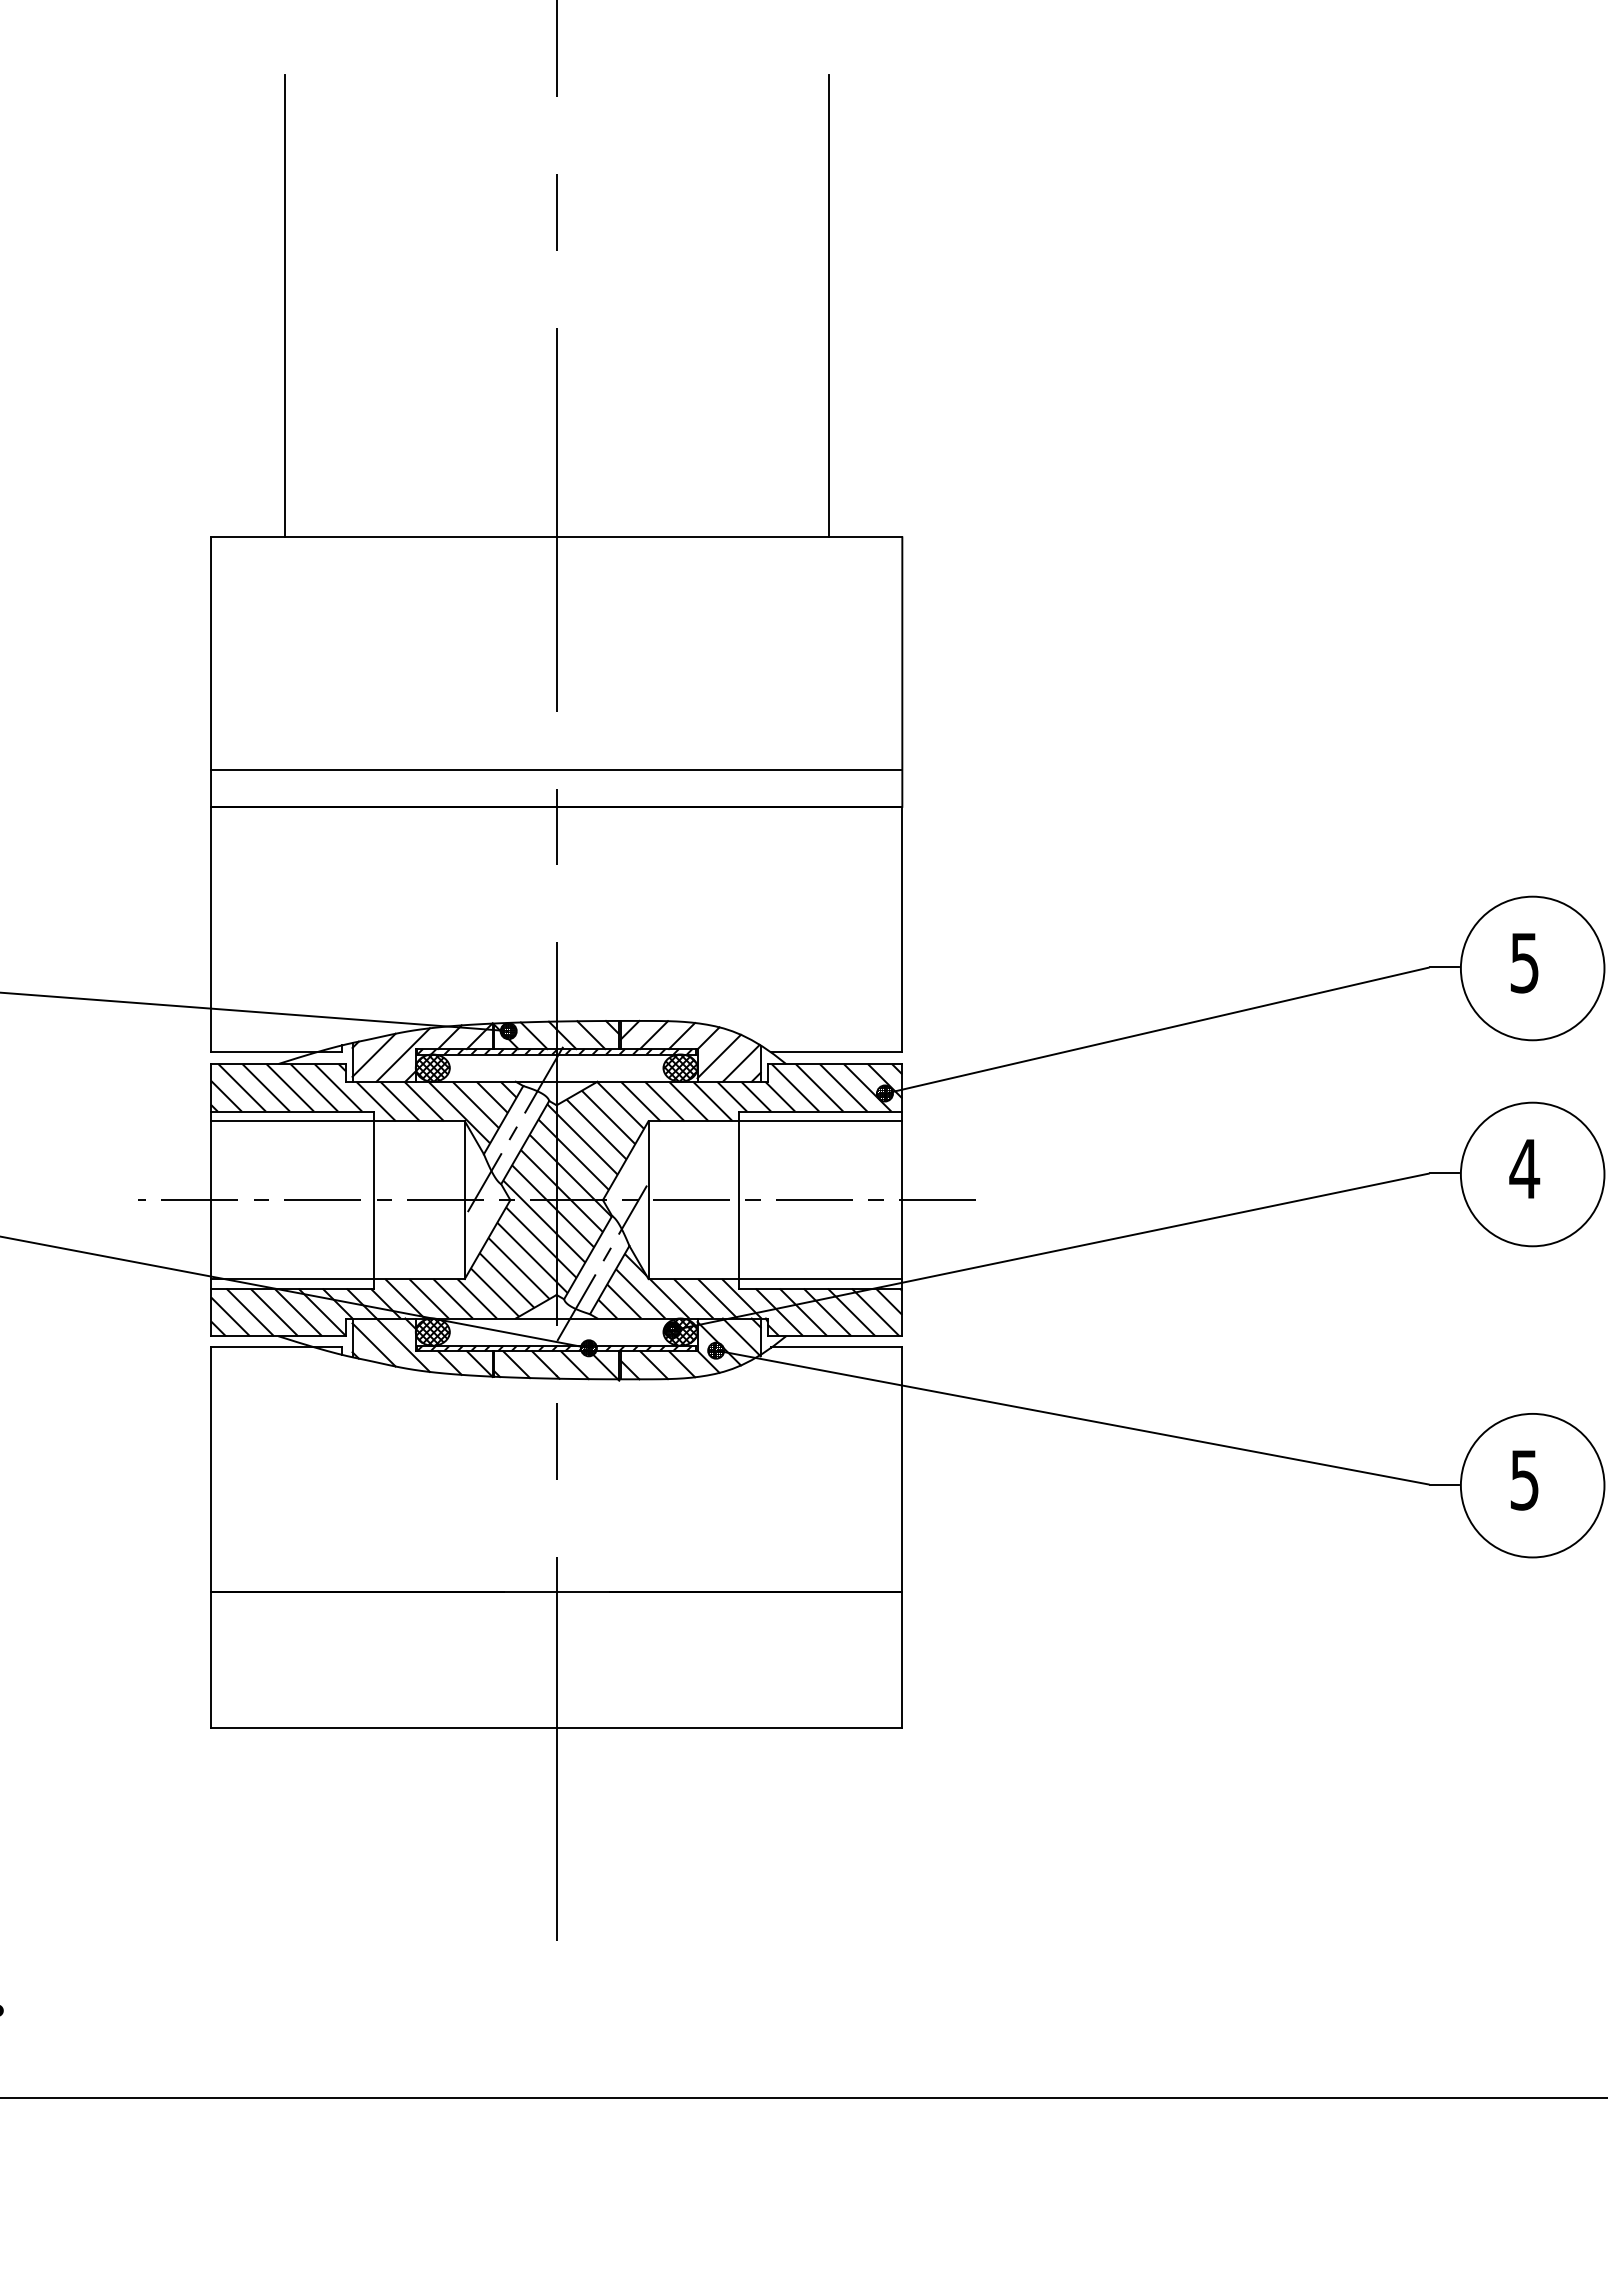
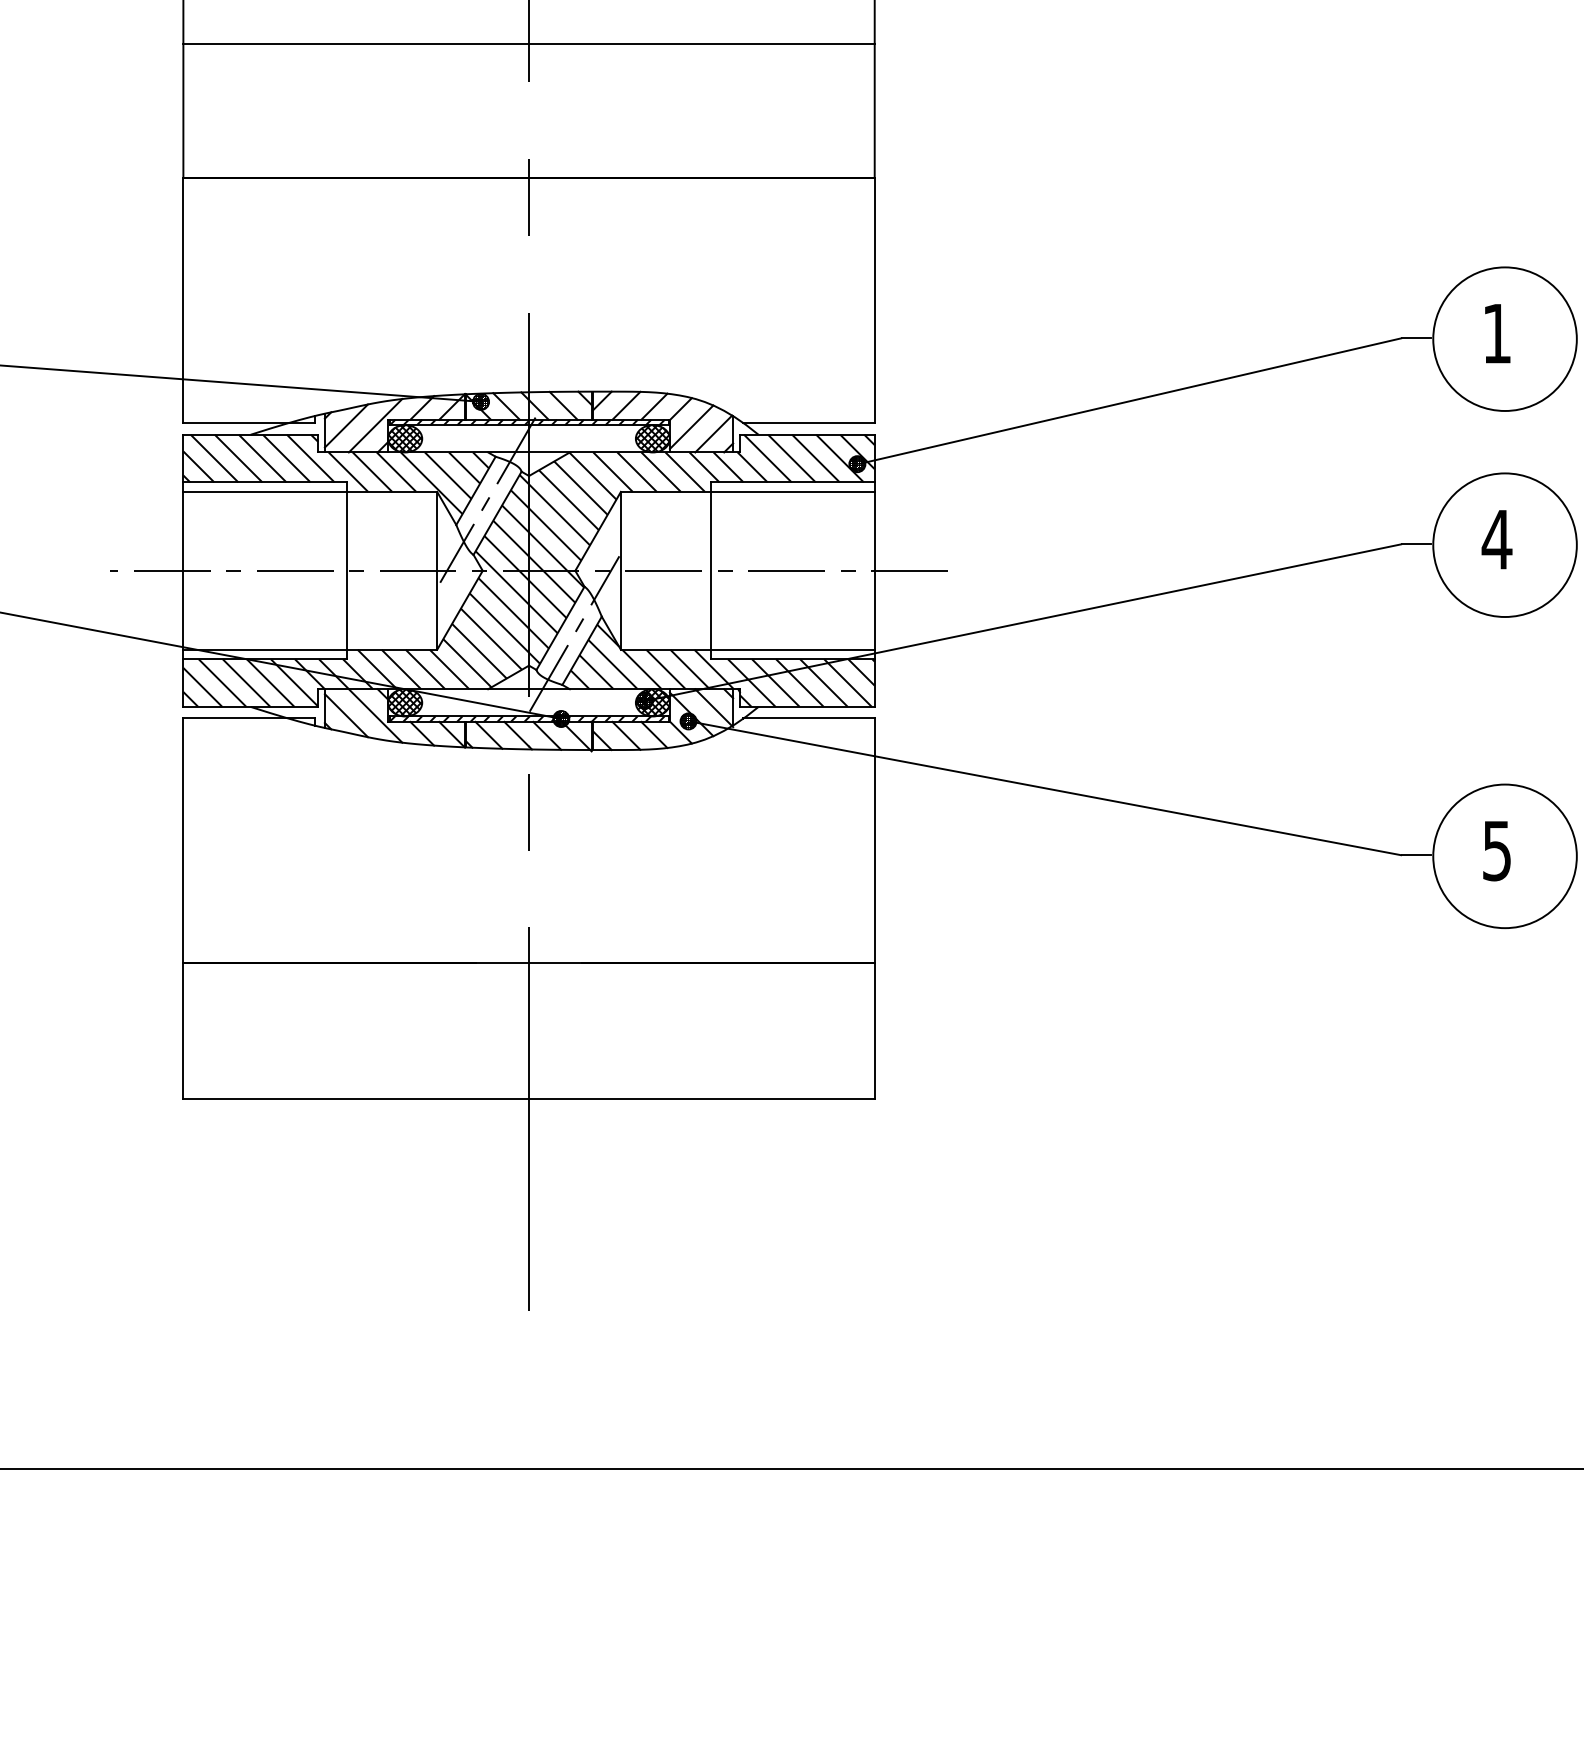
line: (556, 770) -> (528, 44), moved
text: (1524, 963) -> (1496, 334), 5 -> 1

